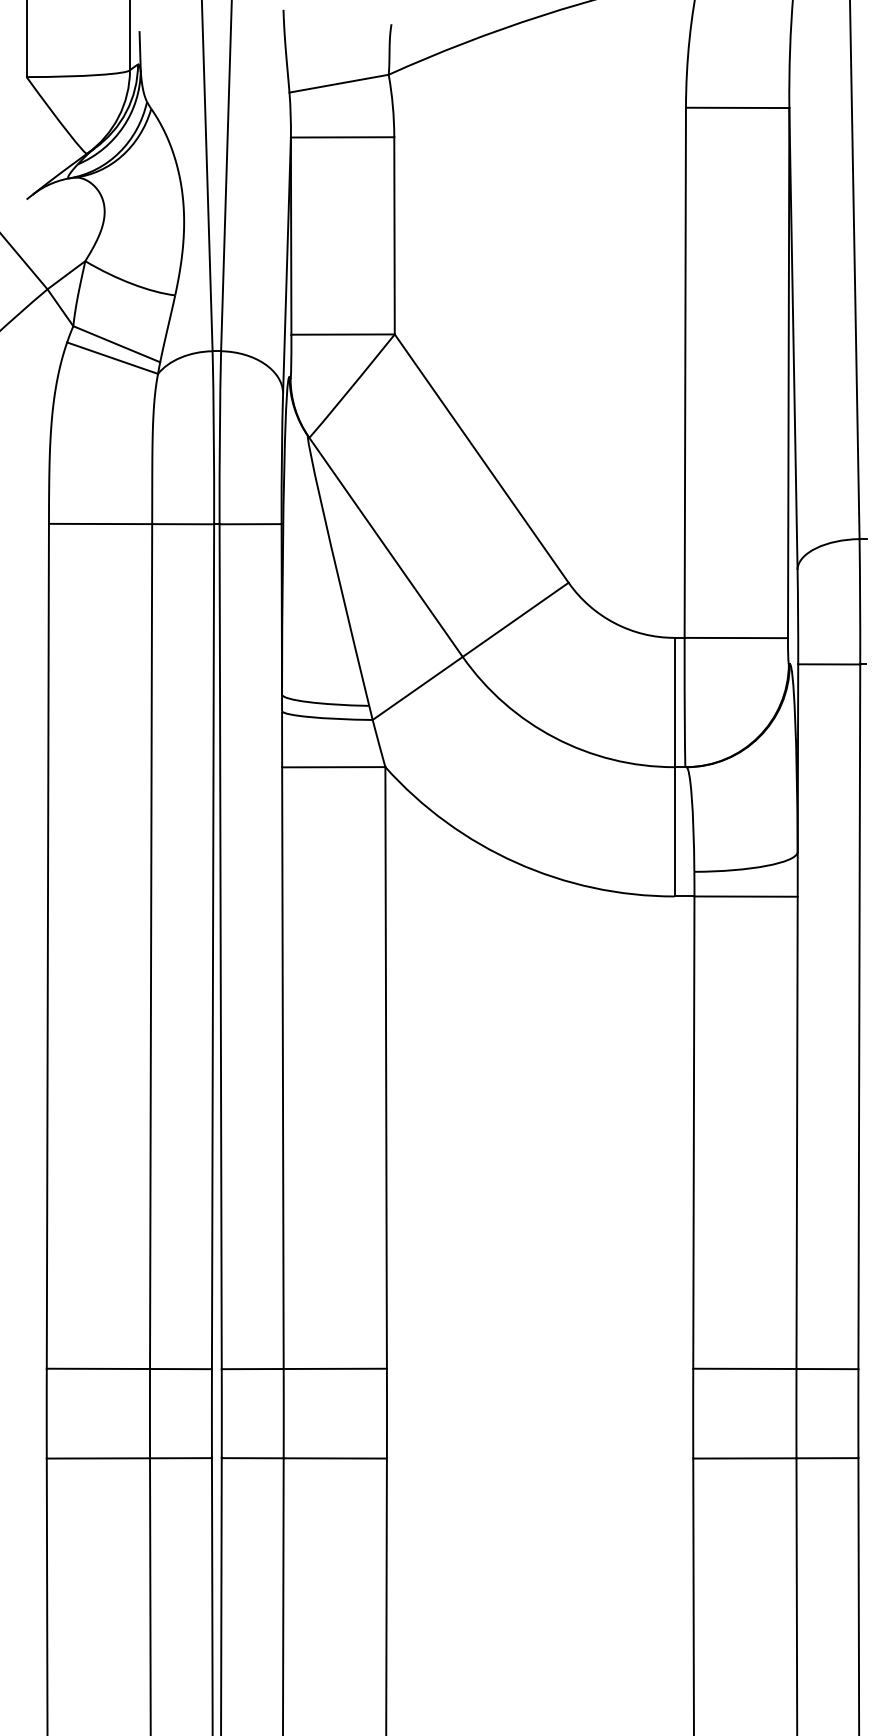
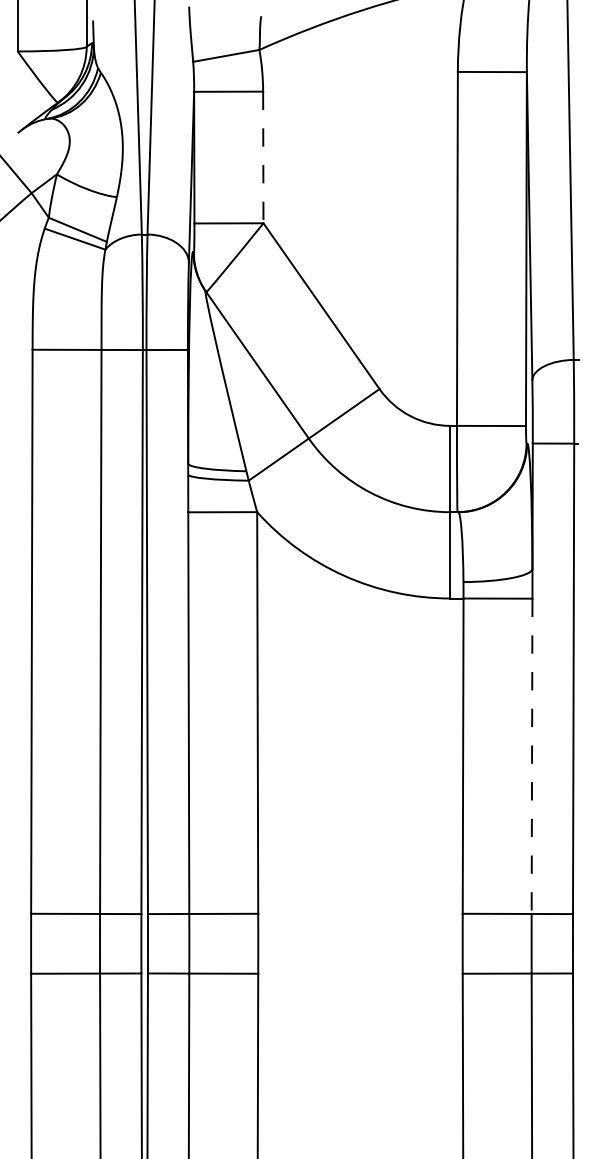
line: (394, 235) -> (263, 157), solid -> dashed
line: (797, 1133) -> (532, 756), solid -> dashed

